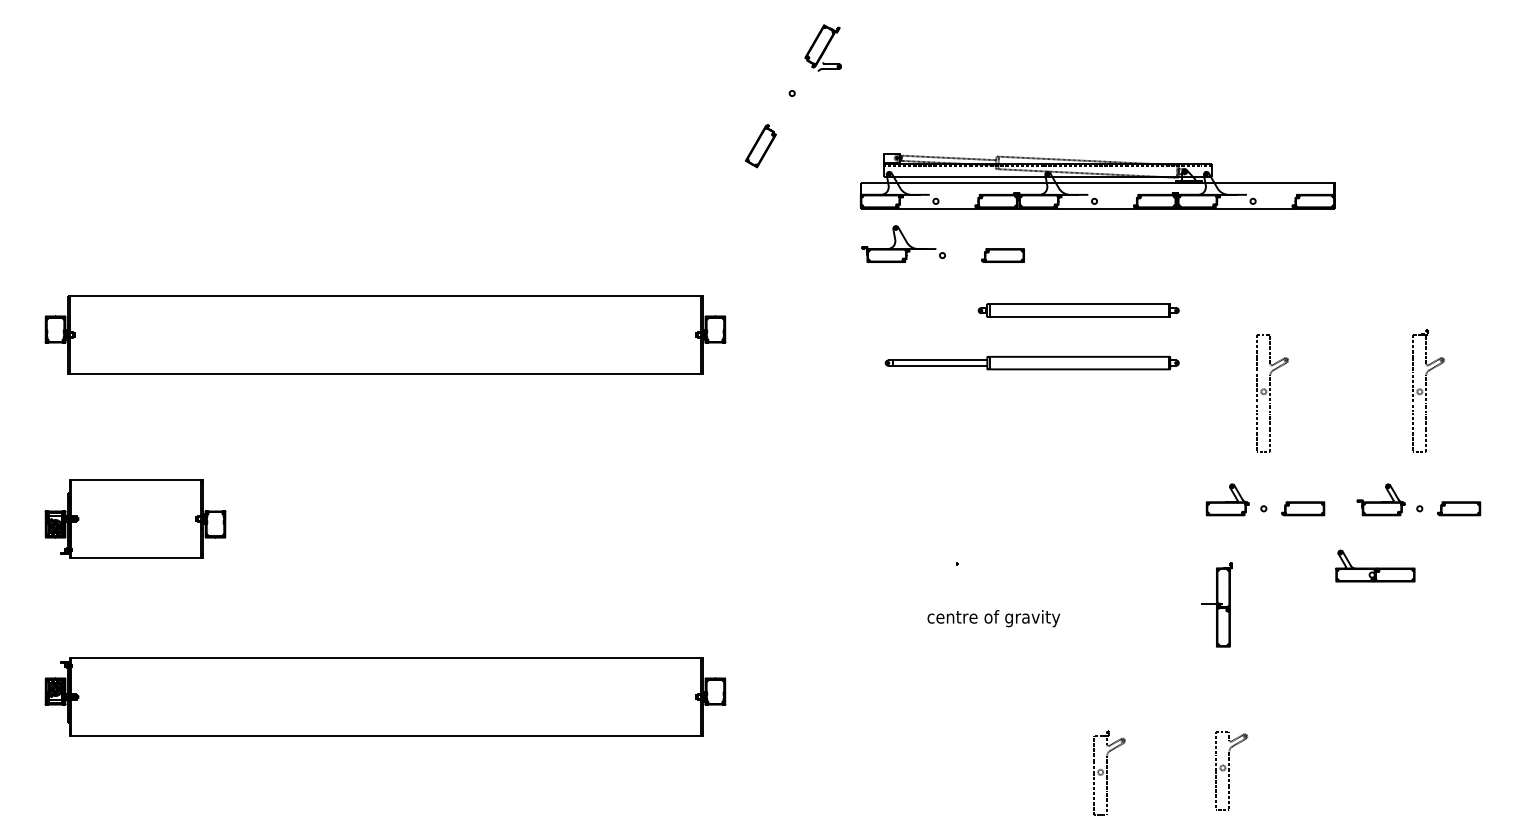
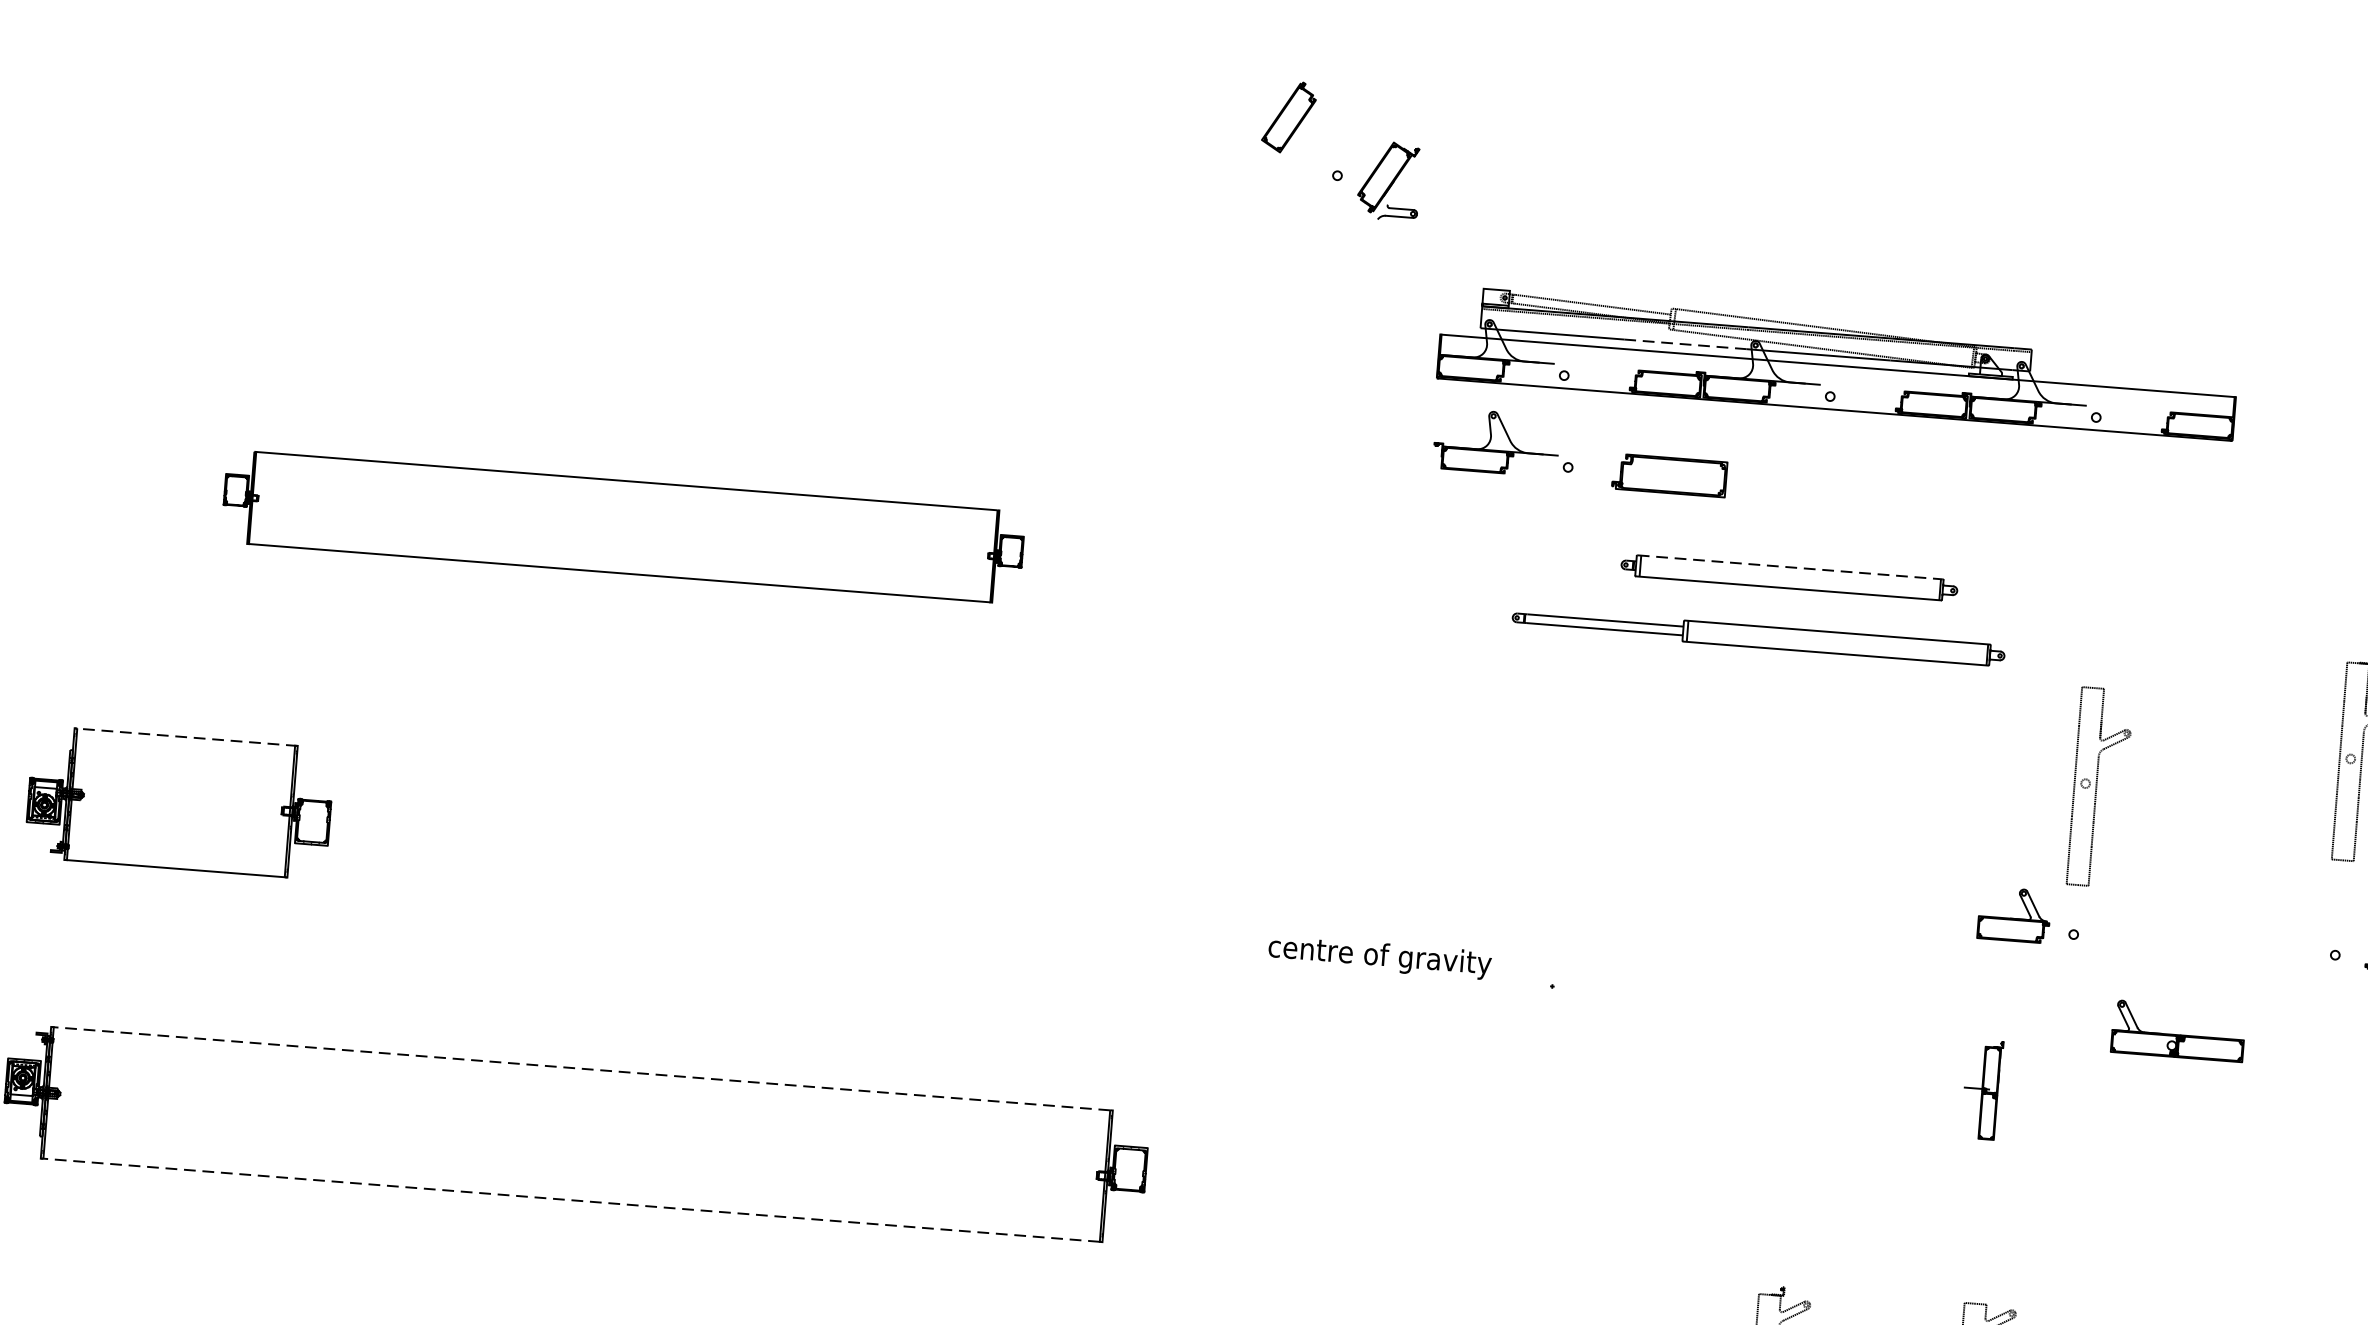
part: (822, 47) -> (1388, 179), moved
part: (760, 146) -> (1288, 117), moved
line: (1006, 177) -> (1685, 344), solid -> dashed
part: (1002, 255) -> (1668, 475), size x1.6
line: (1078, 304) -> (1789, 567), solid -> dashed
part: (385, 334) -> (623, 526), size x0.7
part: (1031, 362) -> (1757, 635), moved
part: (1272, 393) -> (2099, 787), moved
line: (136, 479) -> (186, 736), solid -> dashed
part: (1380, 499) -> (2270, 934), removed
part: (1303, 508) -> (2140, 939), removed
part: (1375, 565) -> (2178, 1030), moved
part: (1216, 604) -> (1981, 1088), size x0.7
text: (993, 618) -> (1379, 957), moved
line: (385, 657) -> (580, 1068), solid -> dashed
line: (385, 736) -> (570, 1200), solid -> dashed

